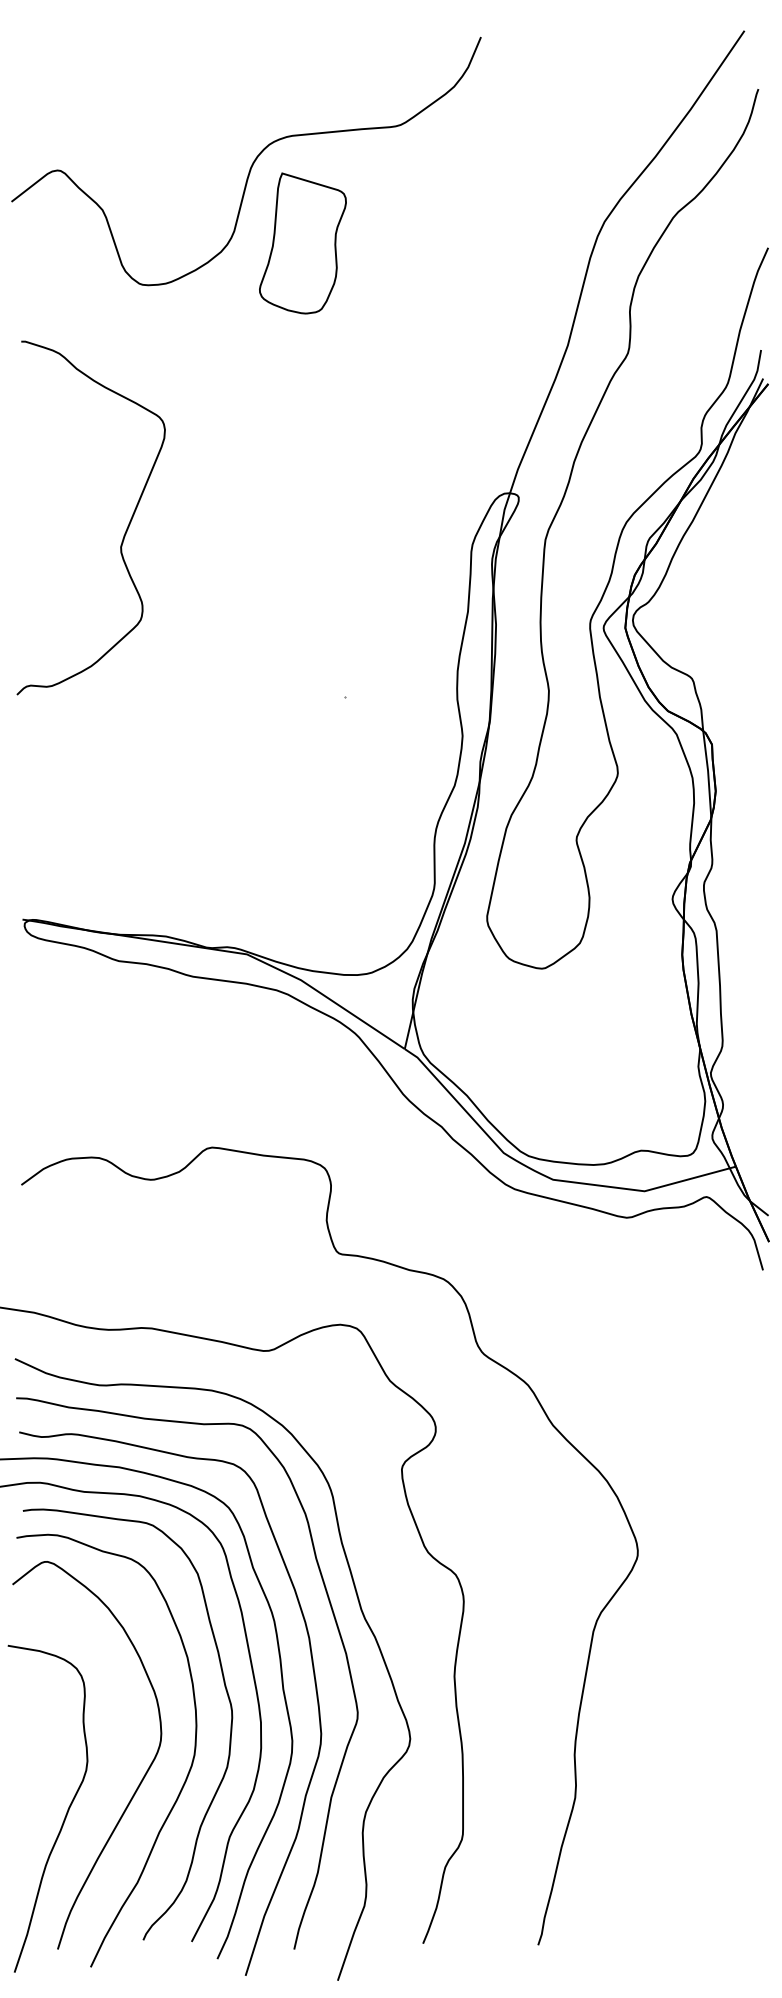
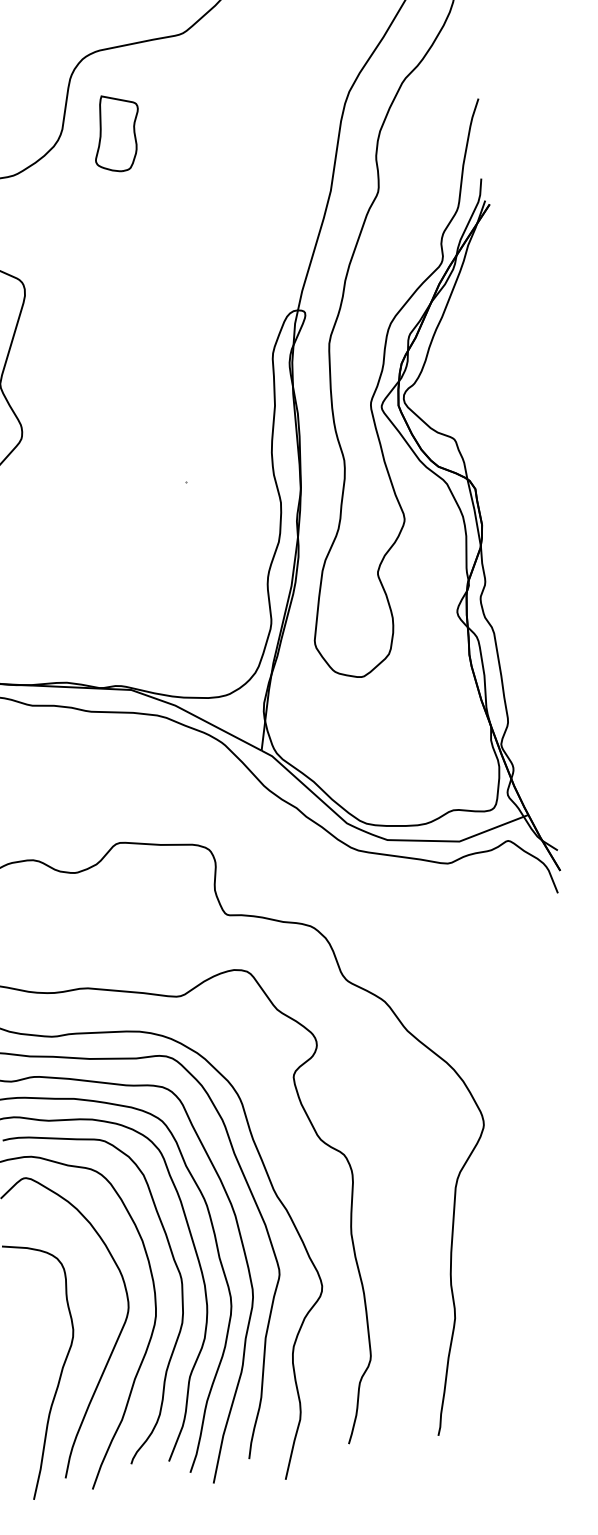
part: (302, 243) -> (116, 133), size x0.7

